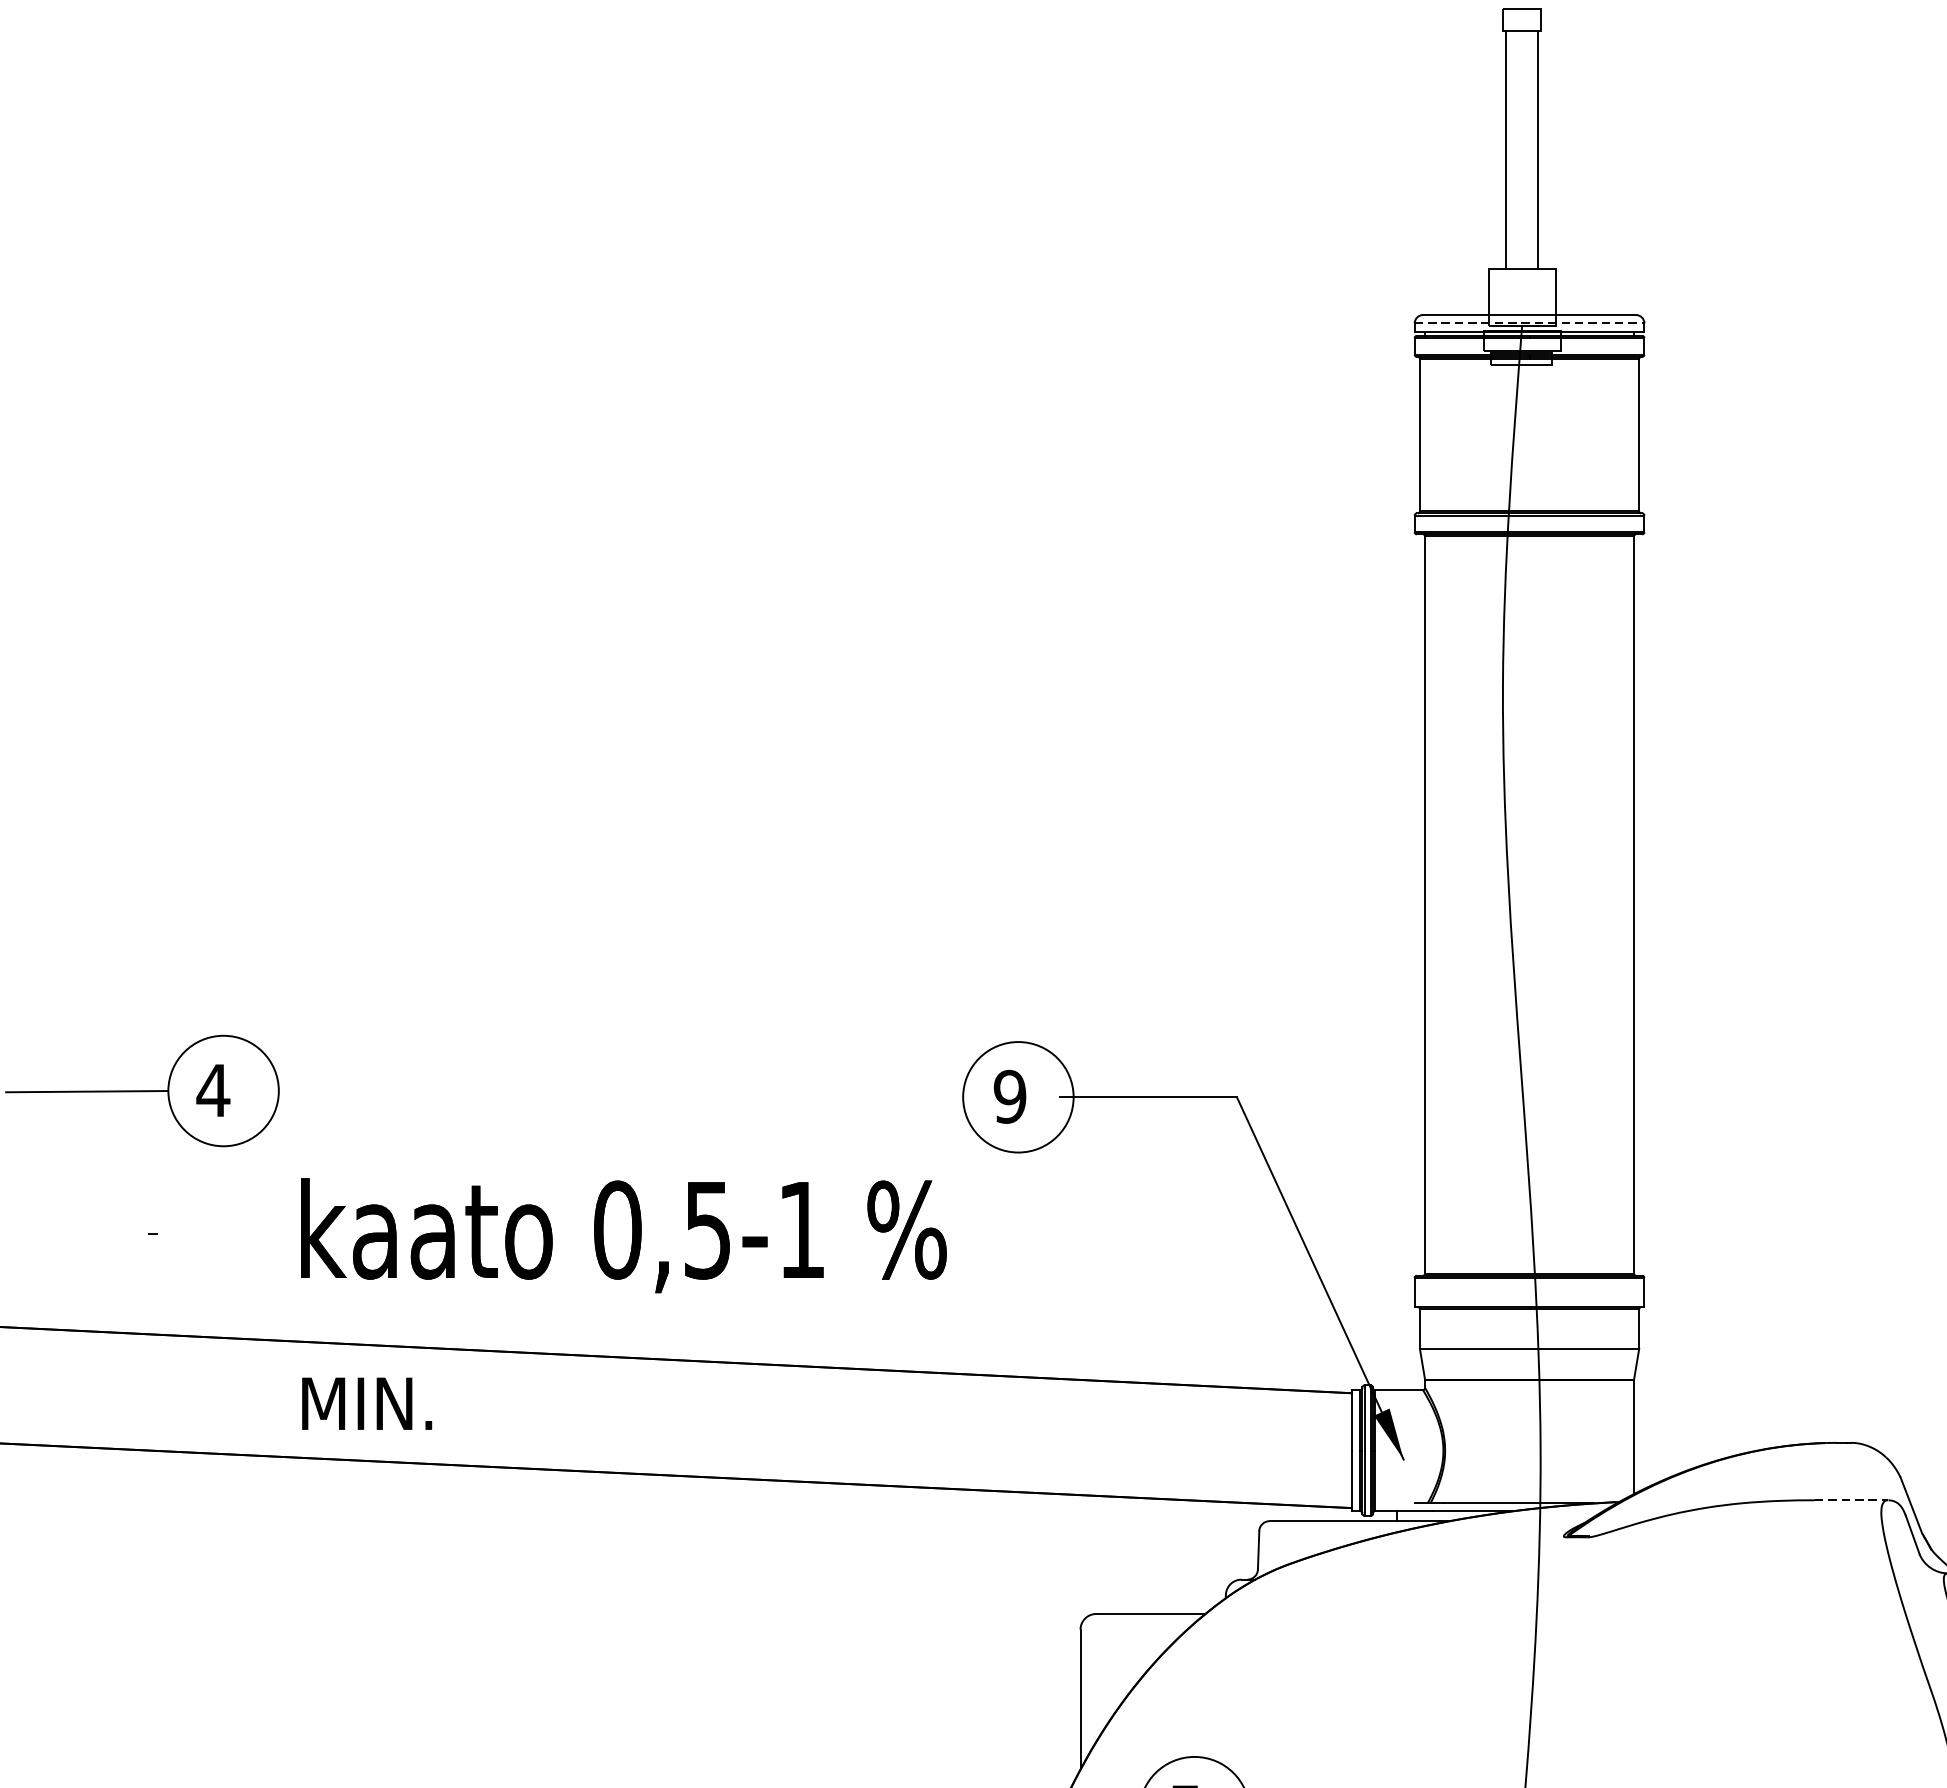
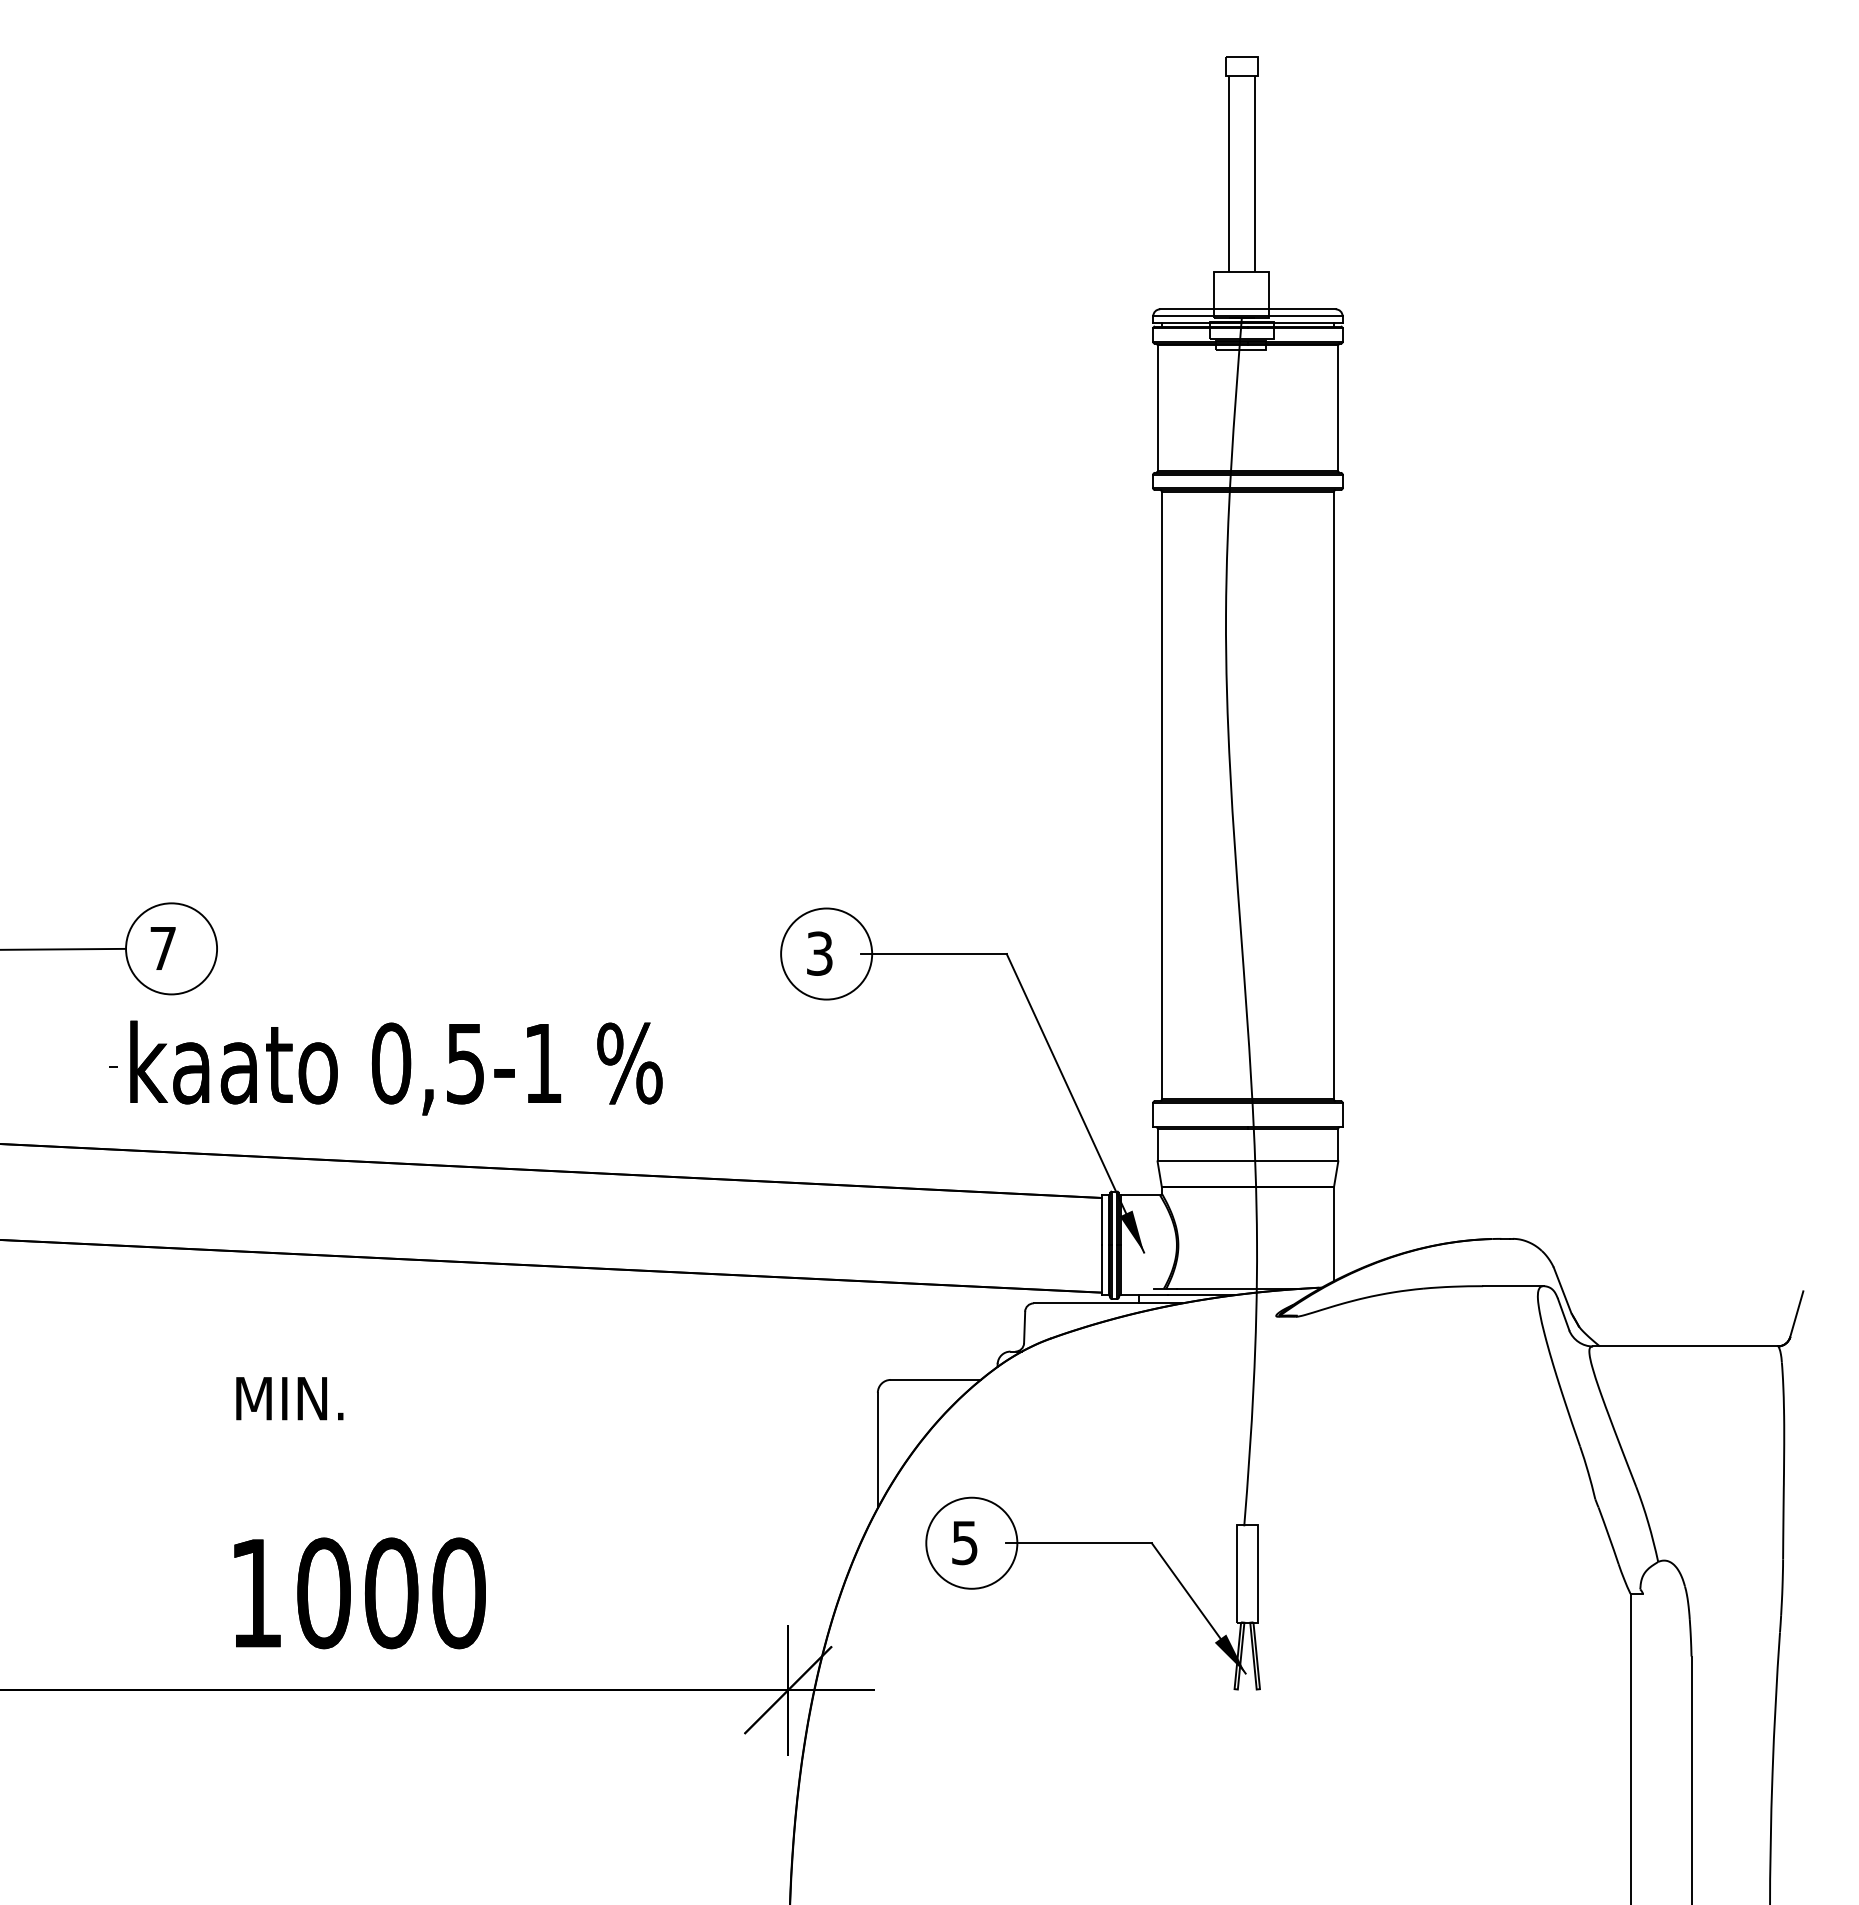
line: (1529, 323) -> (1247, 316), dashed -> solid
text: (213, 1090) -> (163, 948), 4 -> 7
text: (1009, 1096) -> (819, 953), 9 -> 3
text: (623, 1234) -> (396, 1067), moved
text: (366, 1403) -> (289, 1398), moved
line: (1851, 1500) -> (1513, 1286), dashed -> solid

